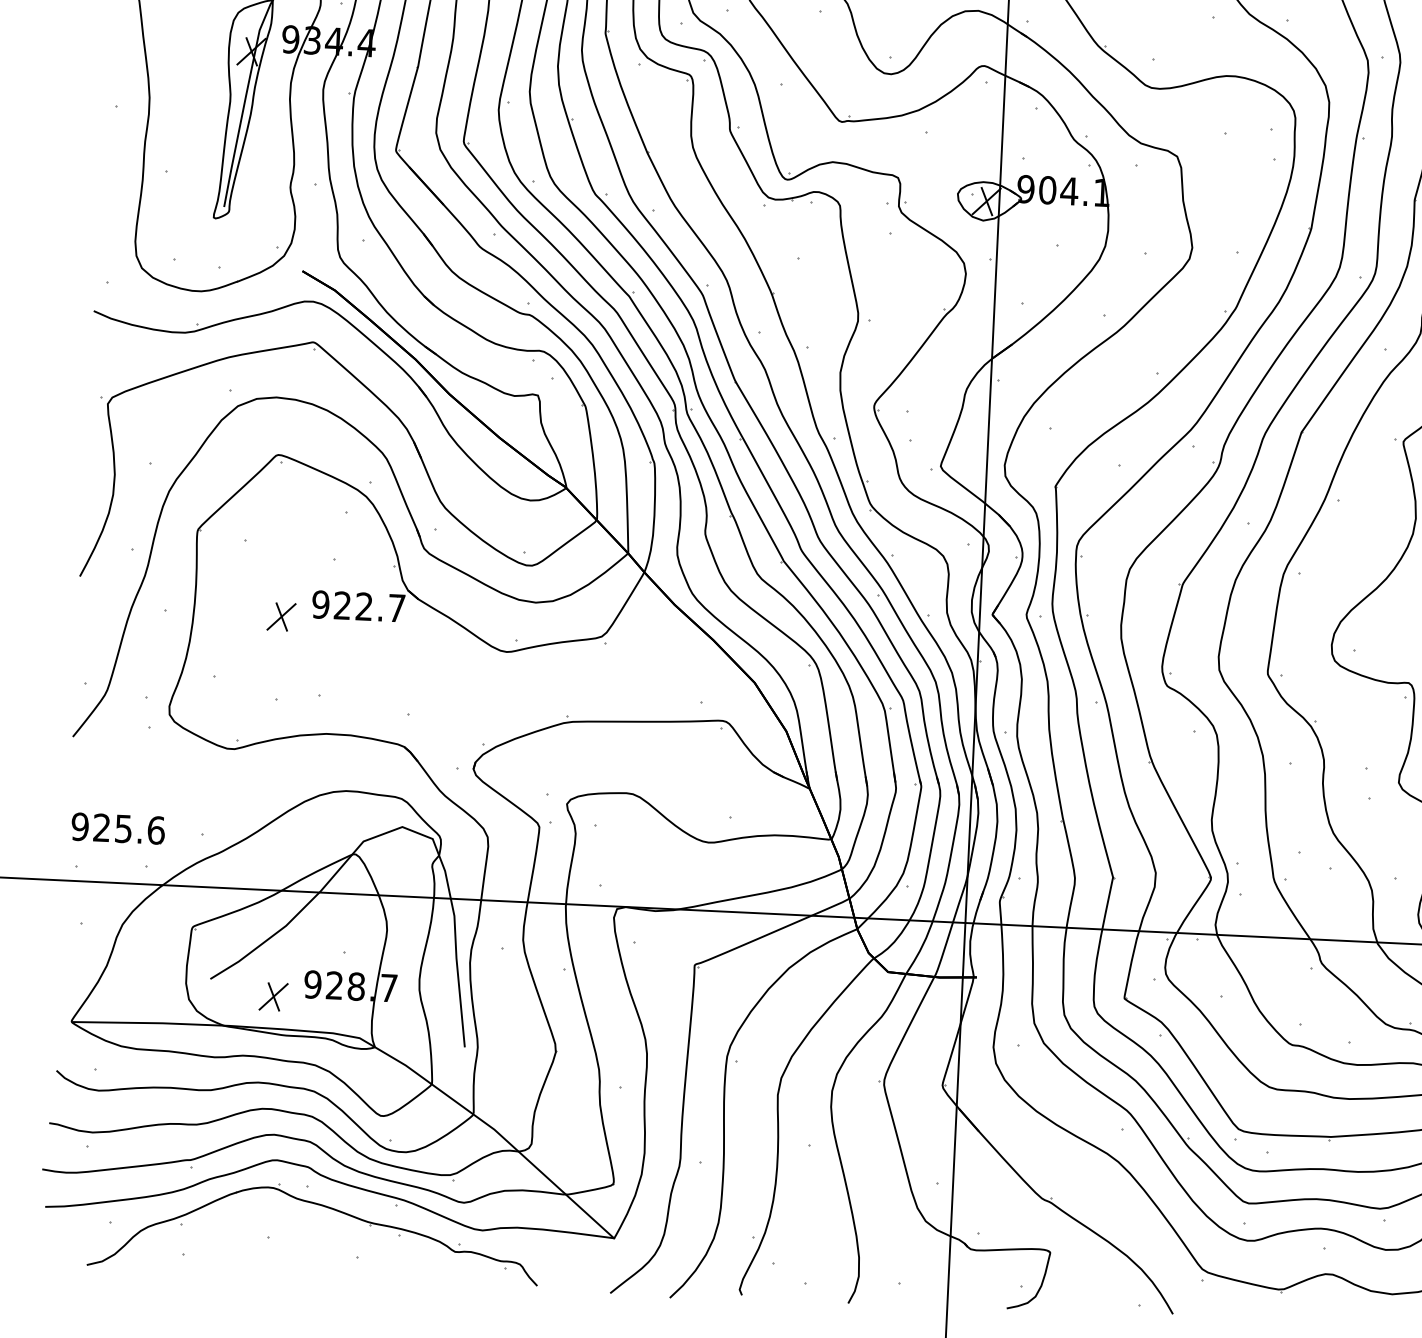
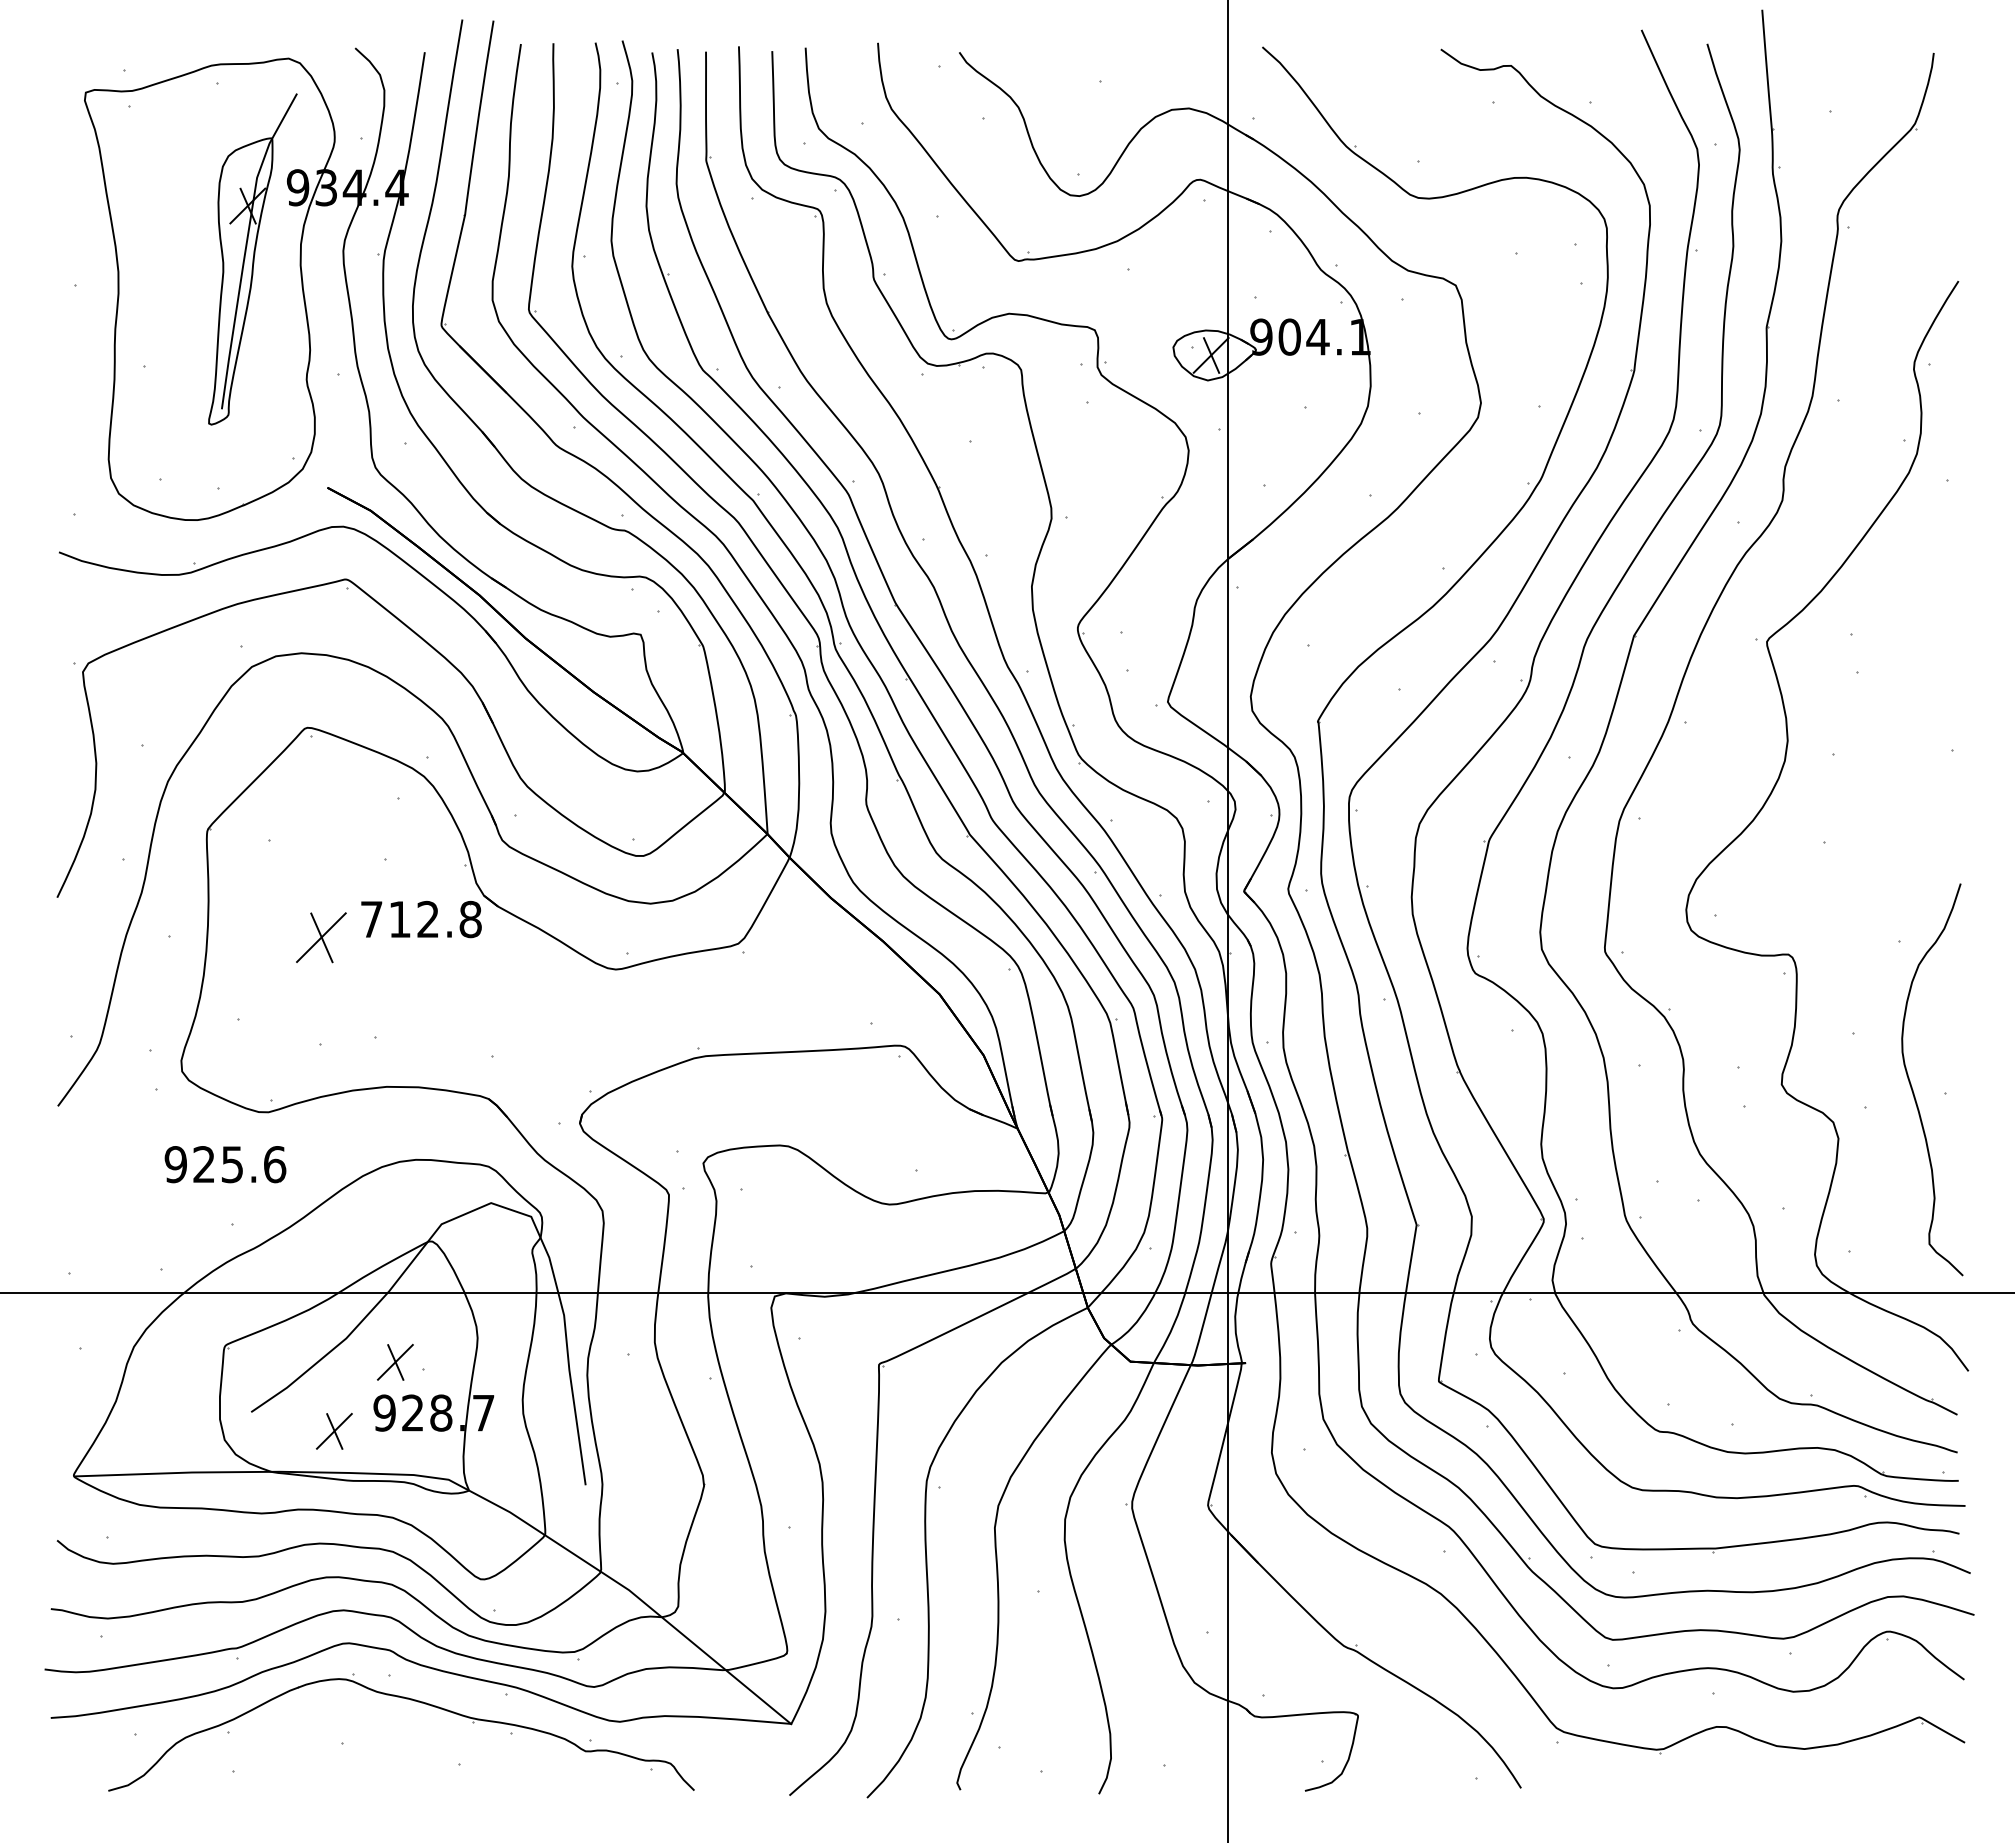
text: (358, 606) -> (420, 919), 922.7 -> 712.8
part: (281, 616) -> (321, 937), size x1.4
part: (118, 828) -> (225, 1164), moved
part: (323, 945) -> (395, 1361), added

